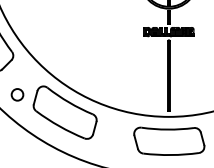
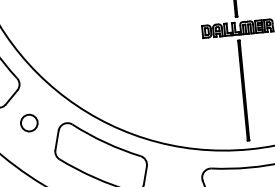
circle: (17, 94) -> (29, 122), moved

